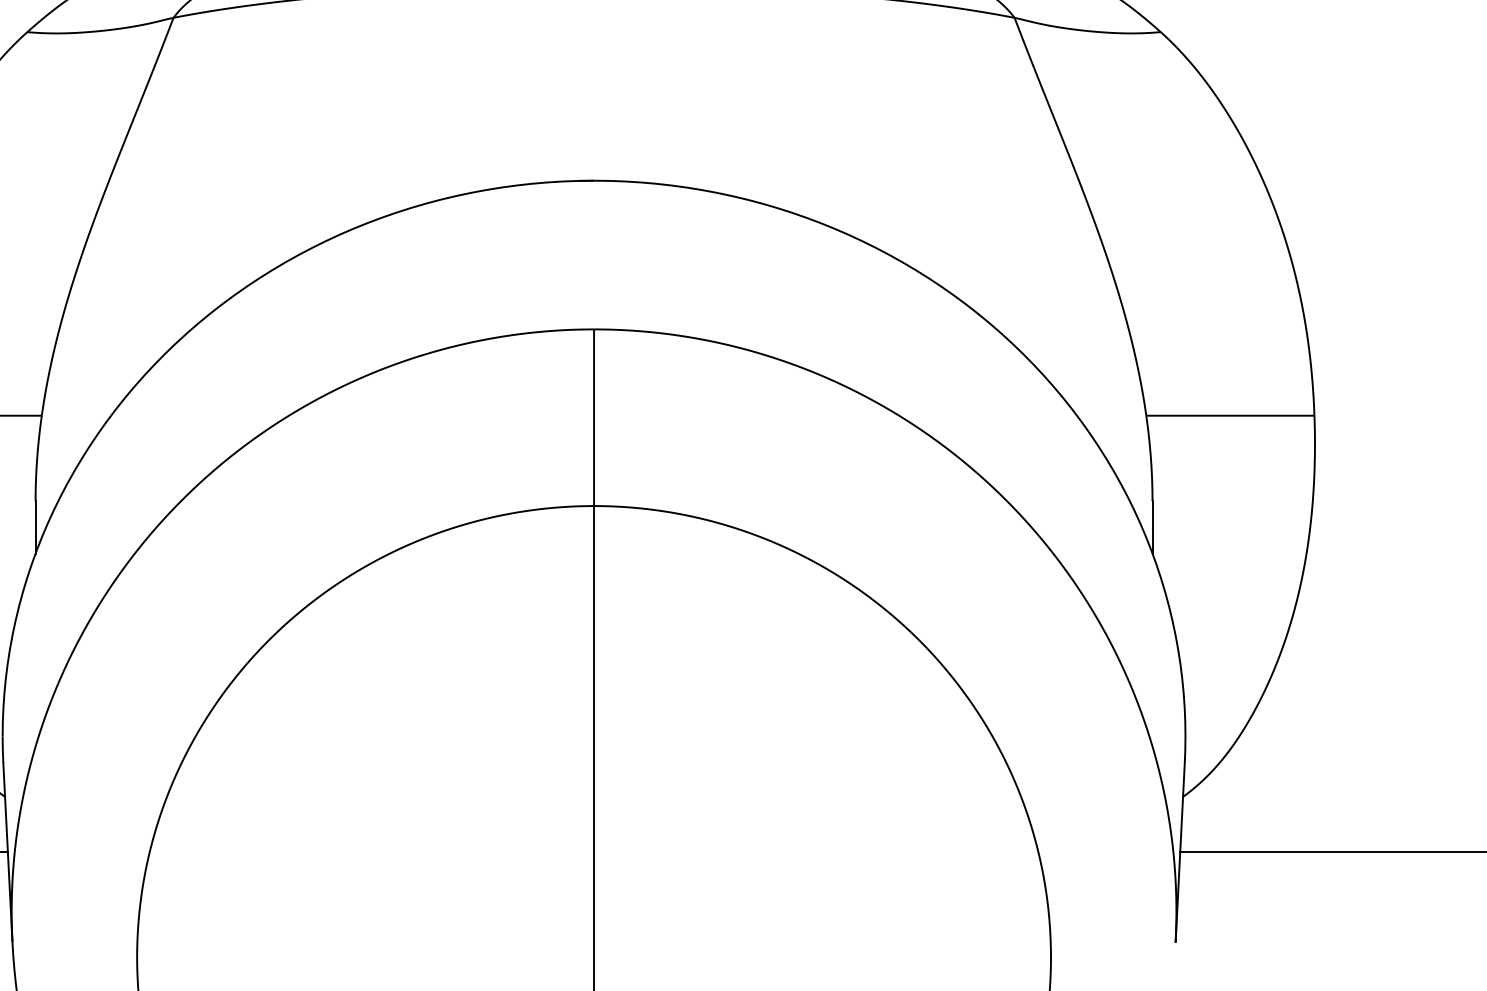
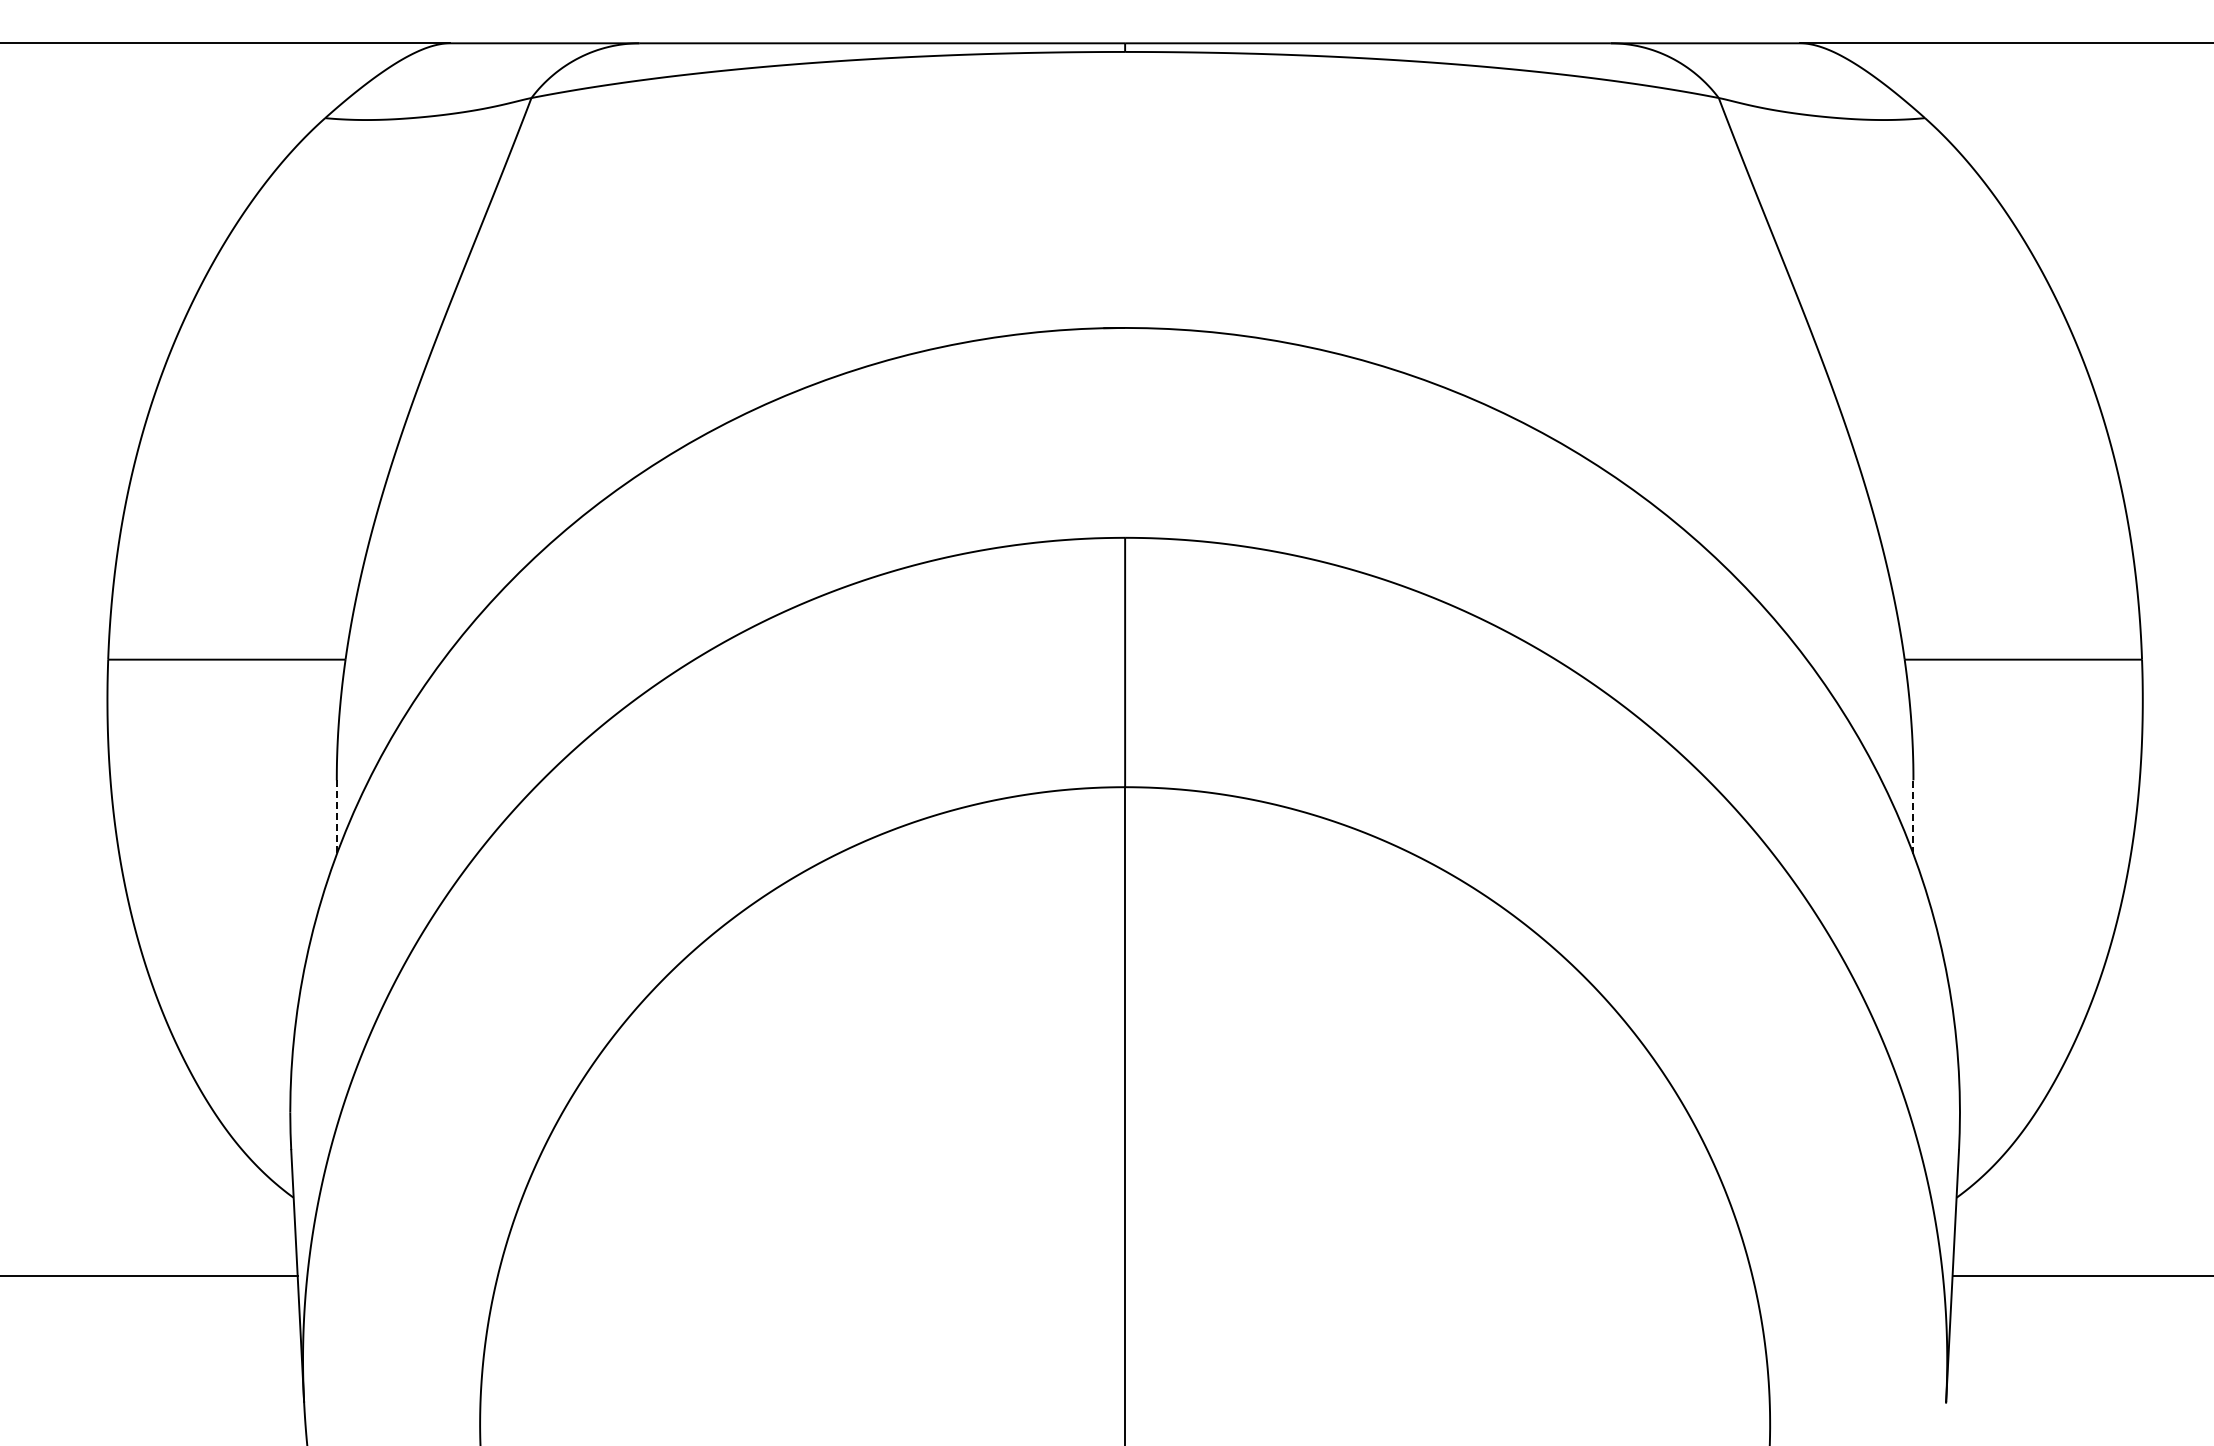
line: (35, 527) -> (336, 817), solid -> dashed
line: (1152, 527) -> (1913, 817), solid -> dashed

